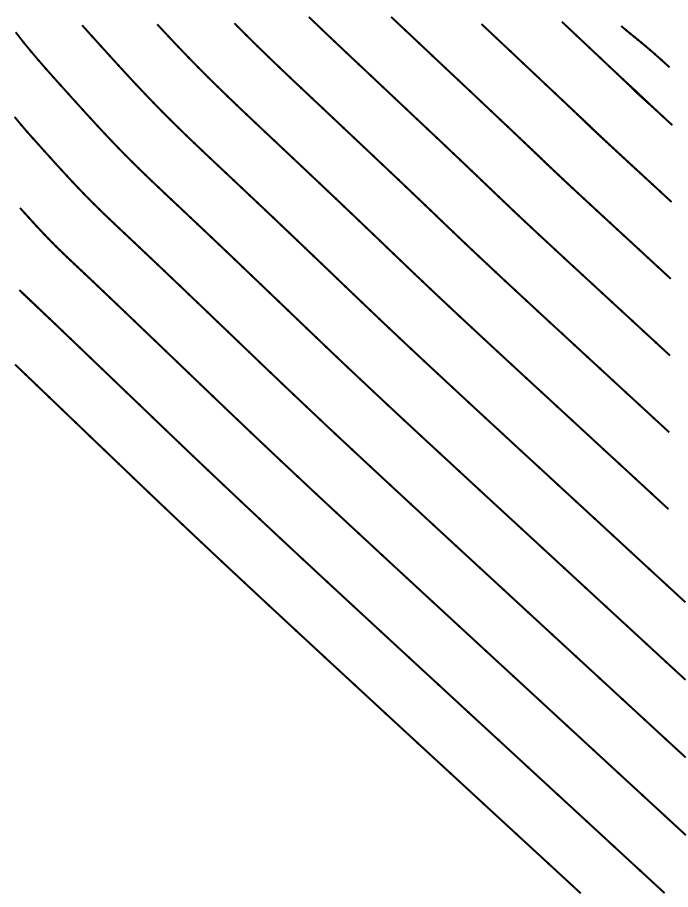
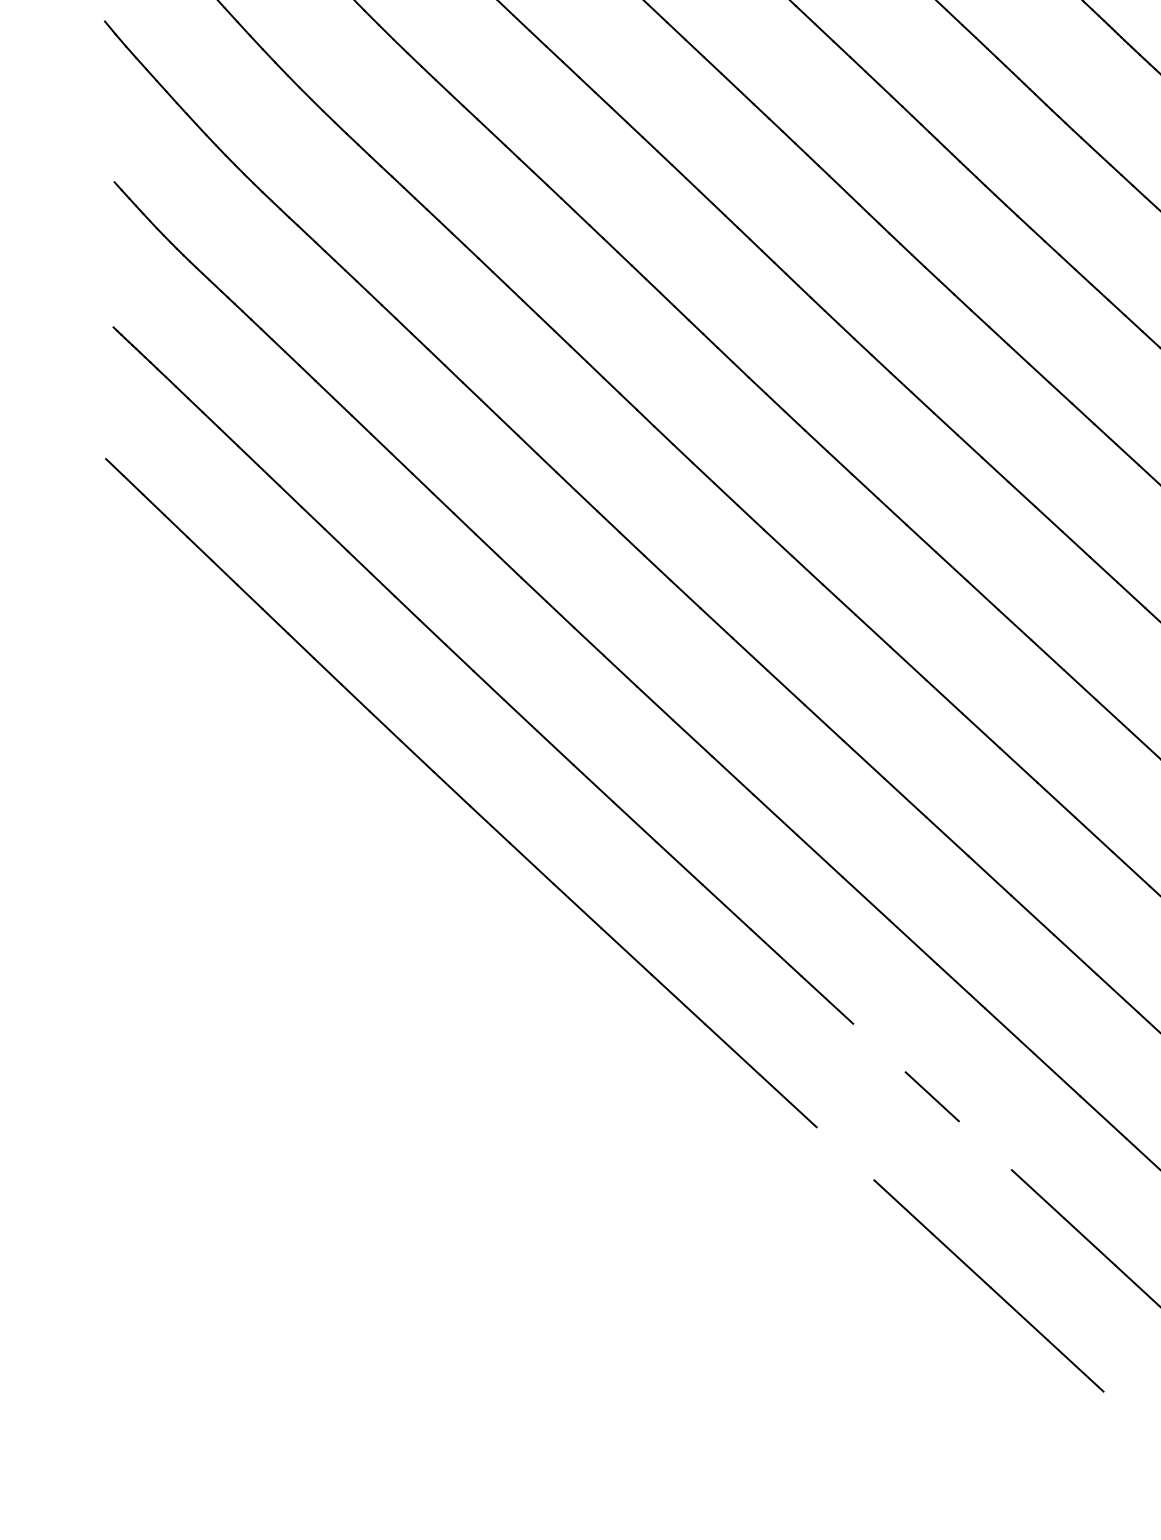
line: (453, 698) -> (879, 1048), removed
line: (513, 753) -> (985, 1145), removed
line: (433, 758) -> (844, 1154), removed

